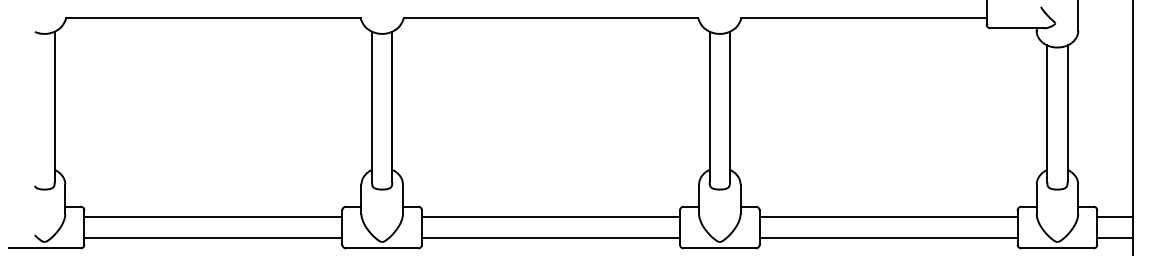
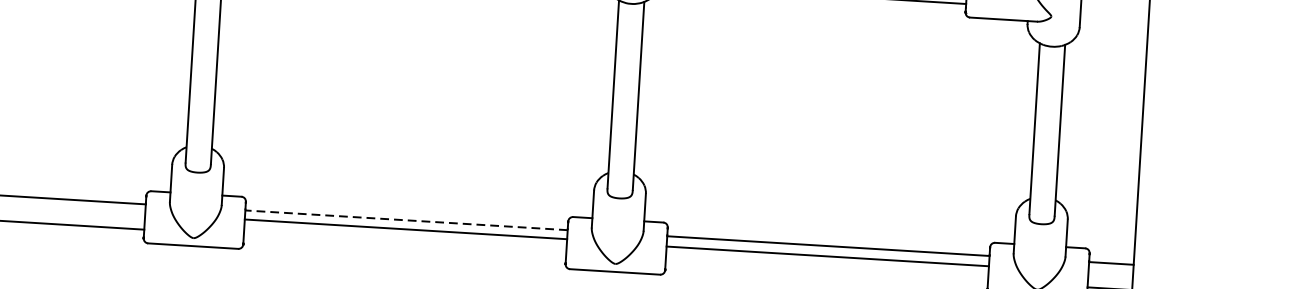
line: (551, 217) -> (407, 220), solid -> dashed
line: (551, 237) -> (406, 229), moved
line: (888, 237) -> (827, 256), moved

